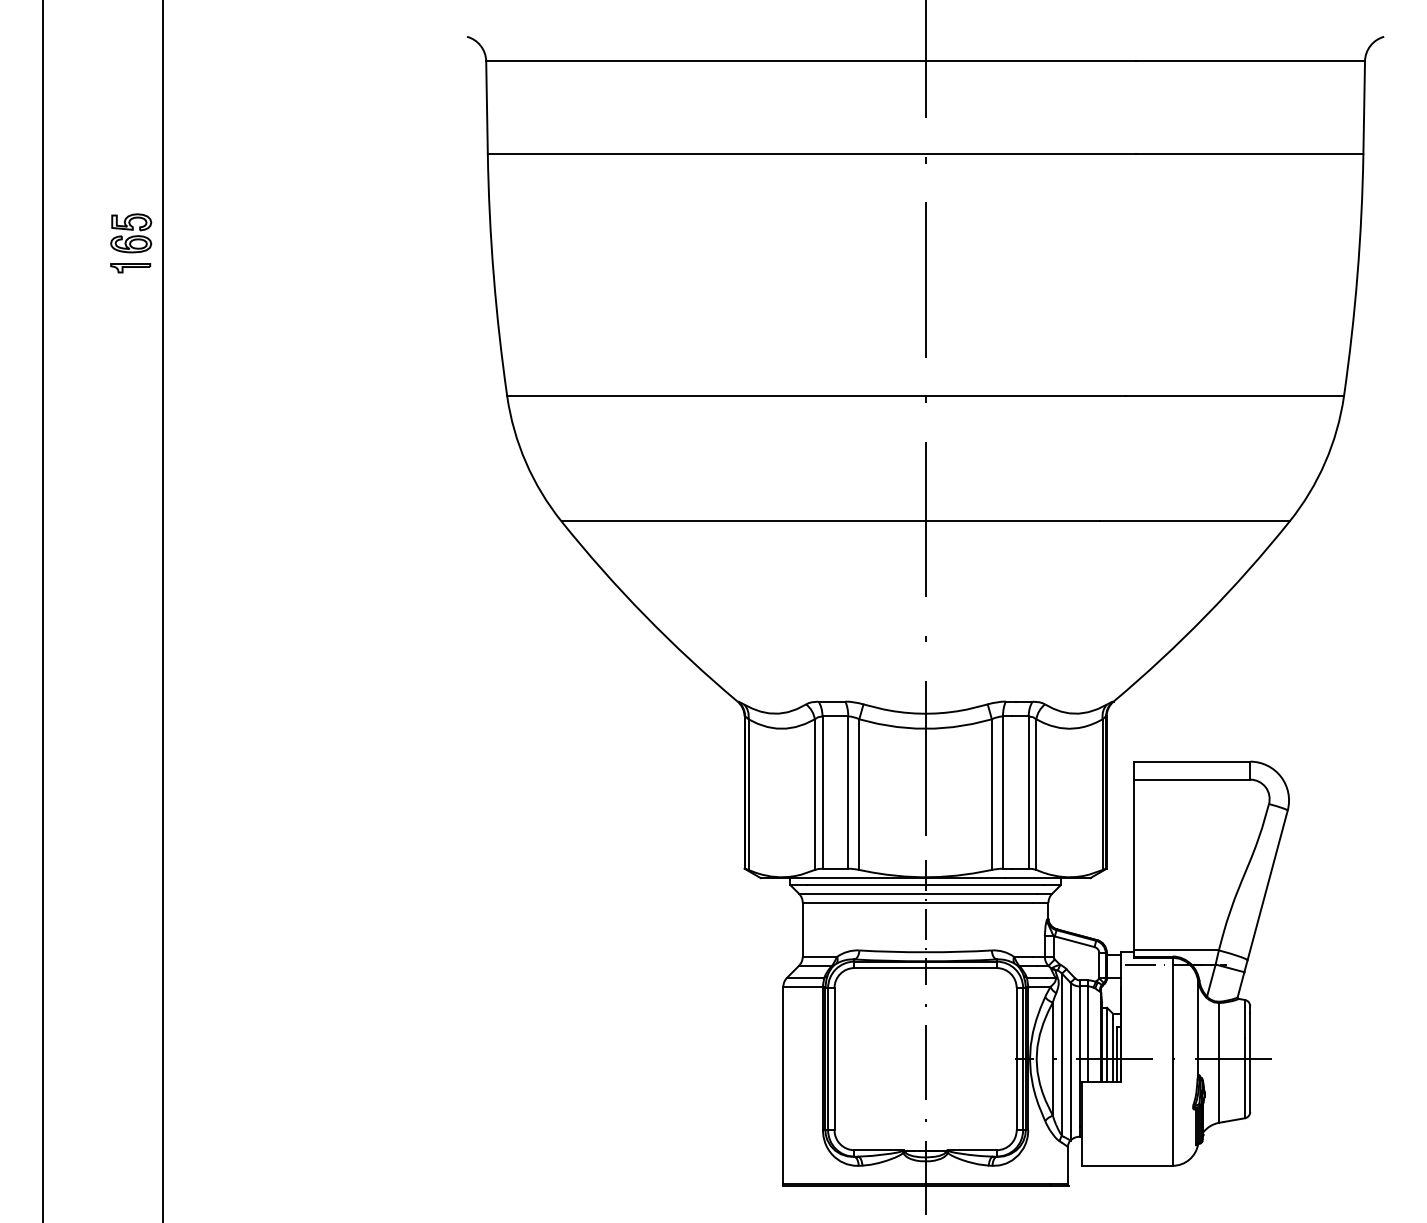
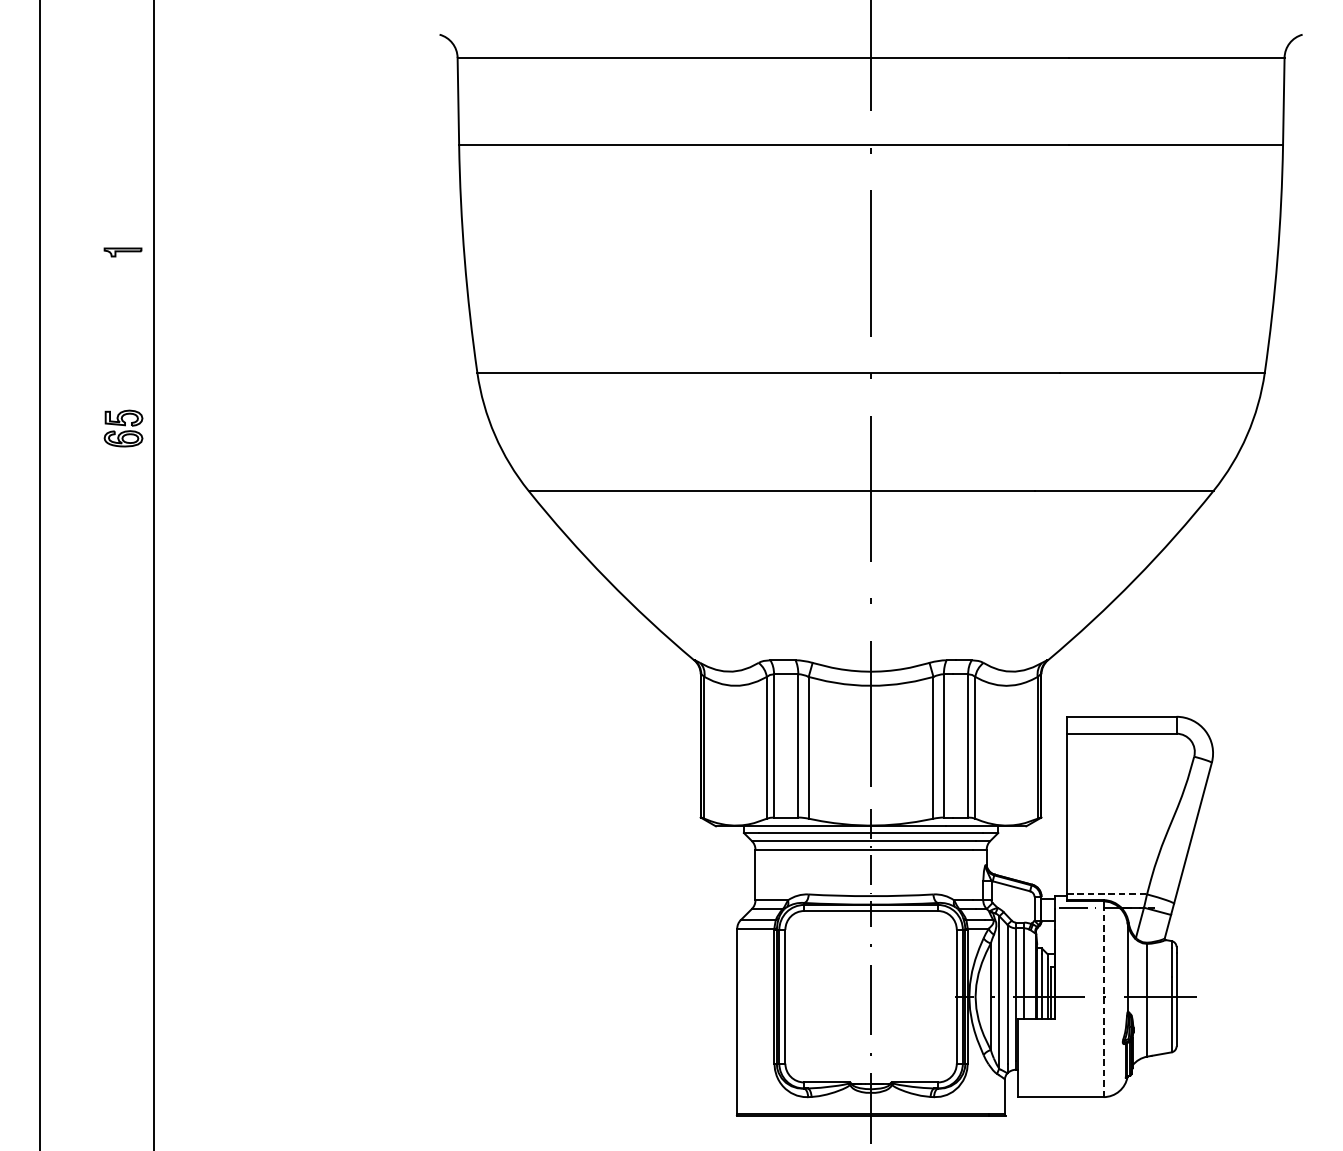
part: (131, 233) -> (123, 428), moved
line: (1176, 950) -> (1107, 894), solid -> dashed
line: (1172, 1065) -> (1103, 1002), solid -> dashed

